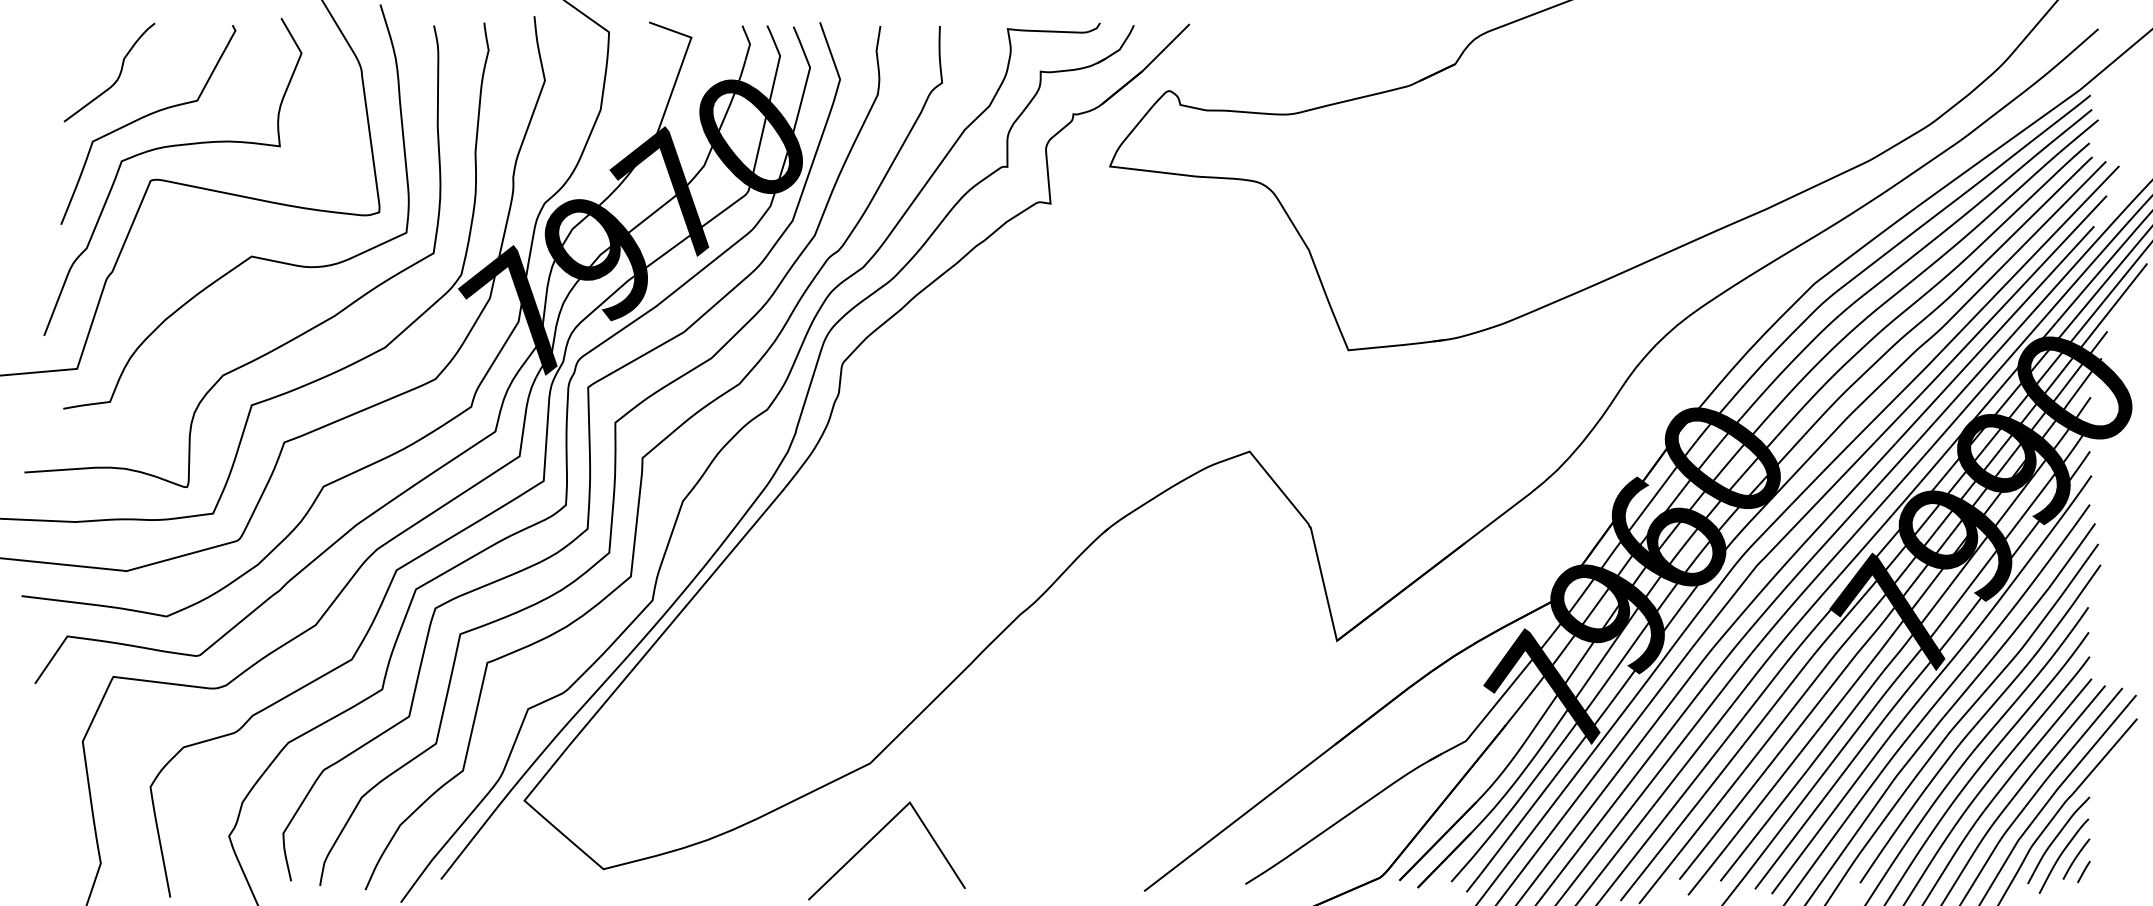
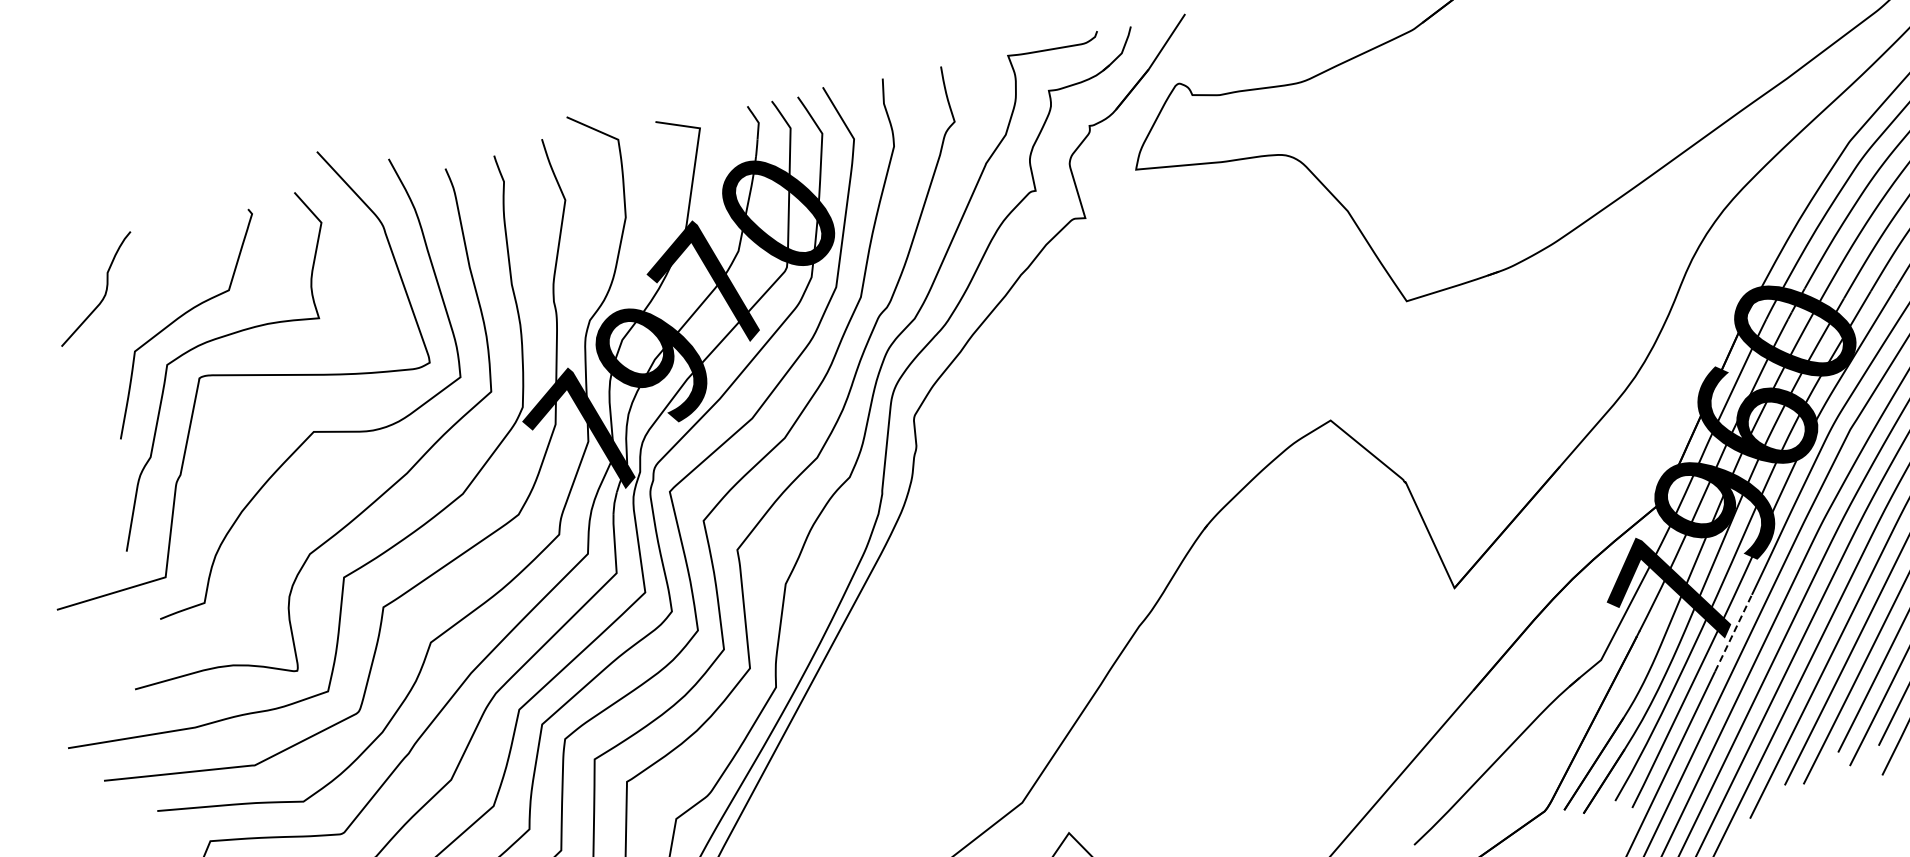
curve: (117, 77) -> (104, 292), moved
line: (1601, 741) -> (1733, 633), solid -> dashed

